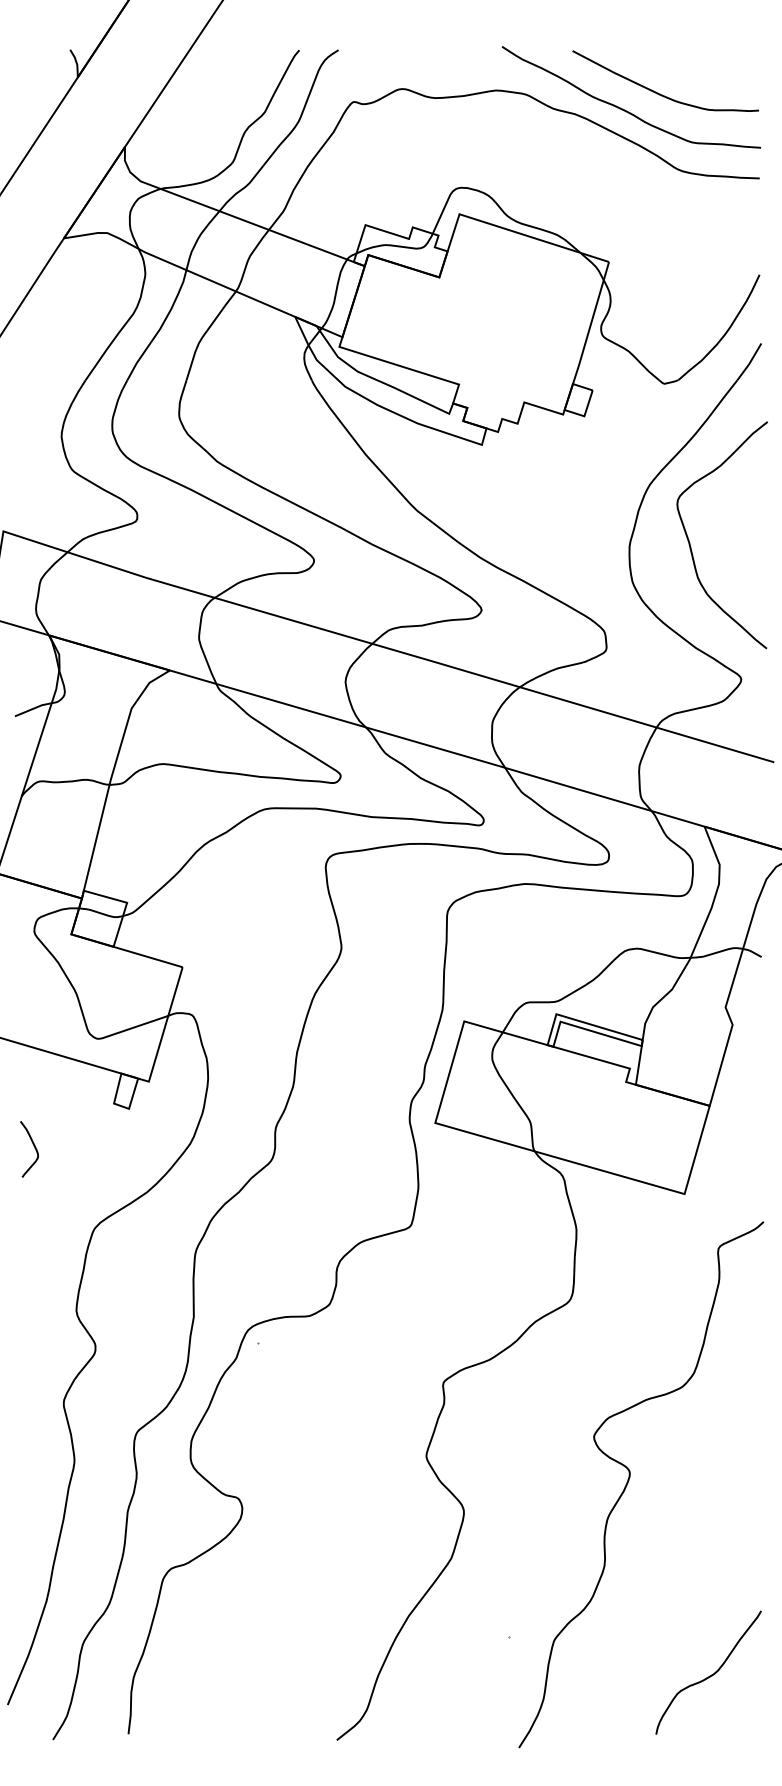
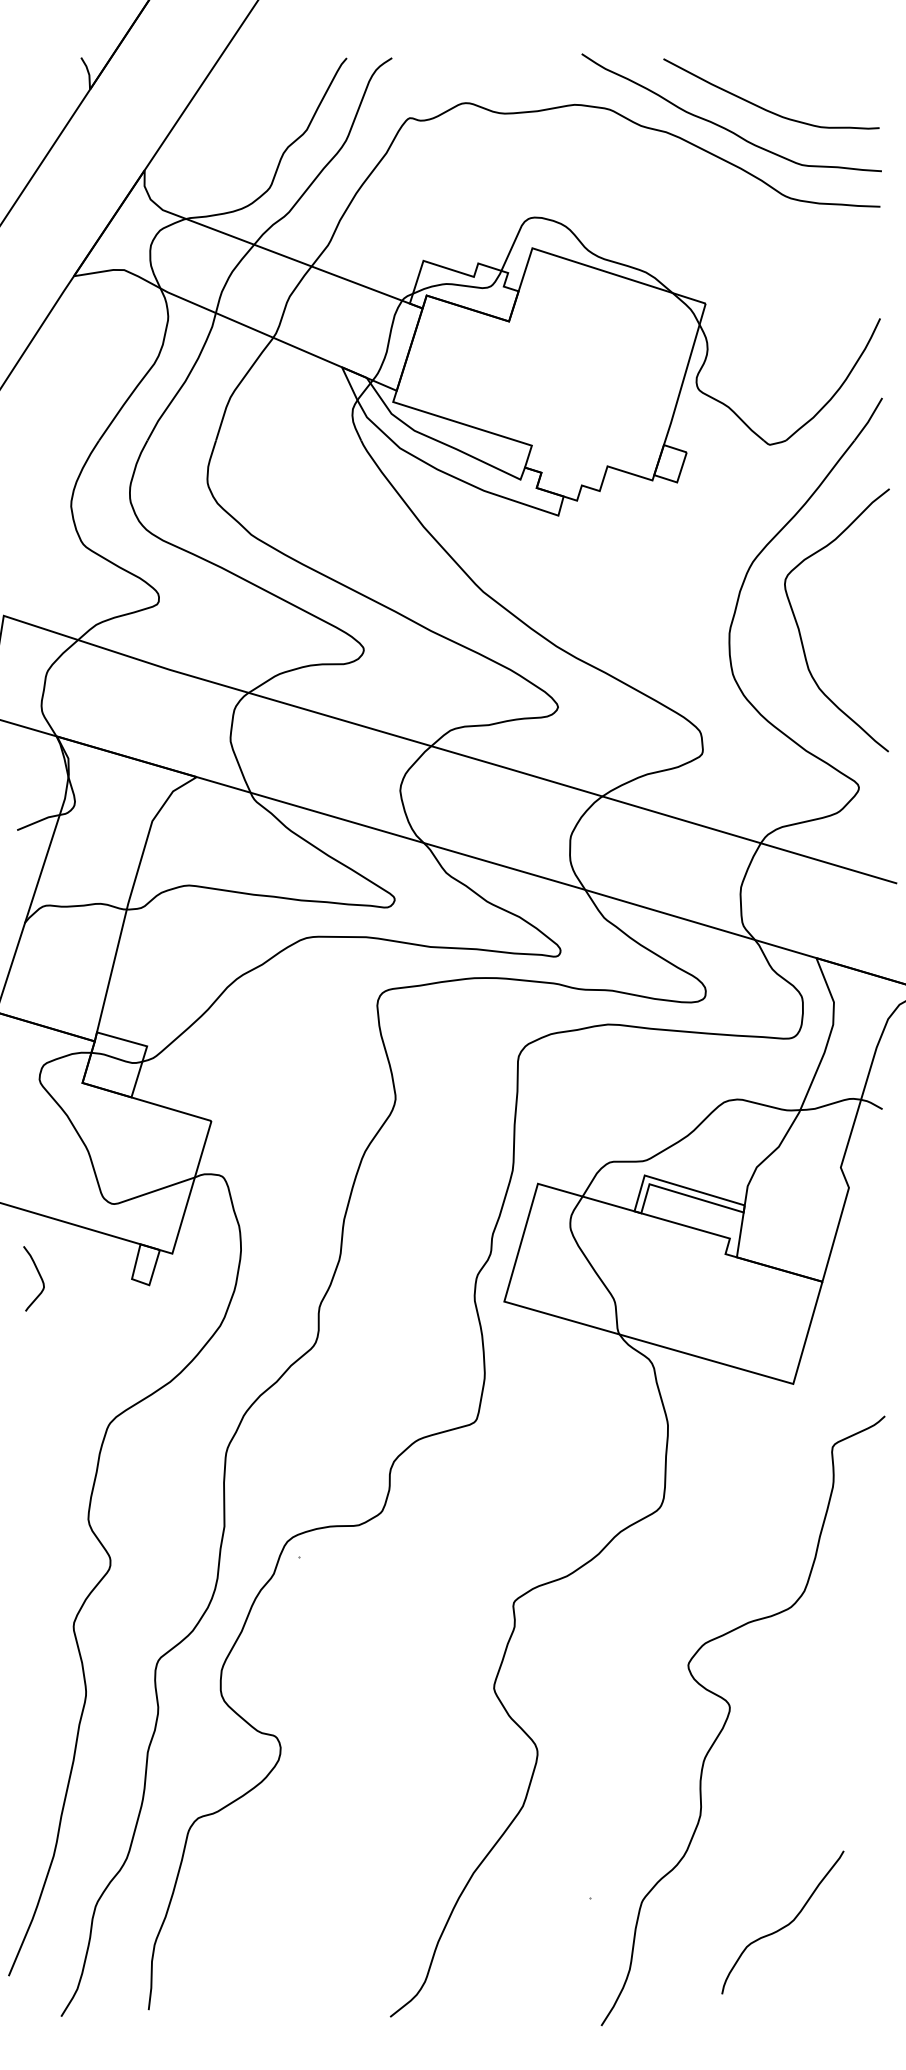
curve: (33, 1146) -> (38, 1275), moved
curve: (709, 1675) -> (783, 1925), moved

